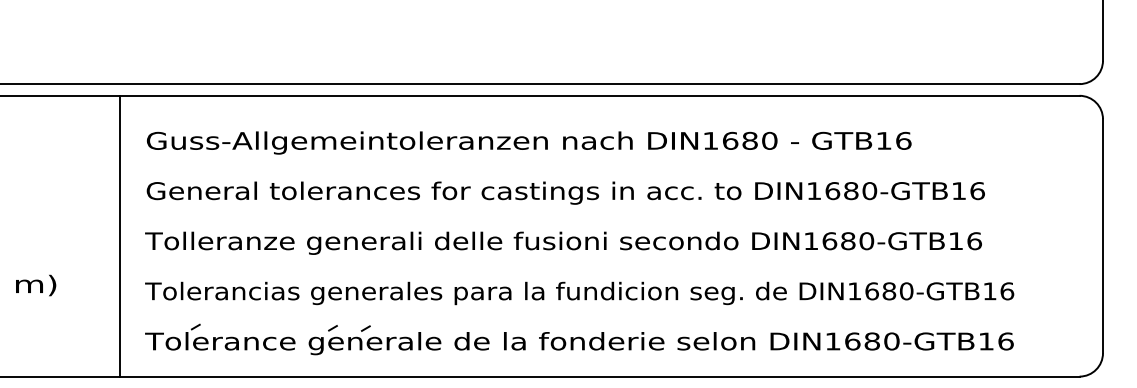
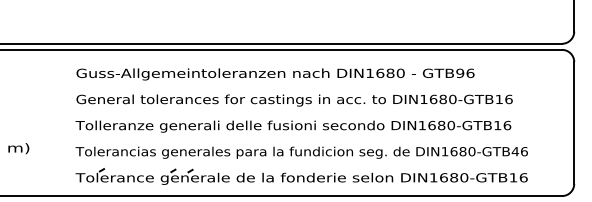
text: (884, 141) -> (460, 73), GTB16 -> GTB96
line: (119, 235) -> (62, 122), removed
text: (990, 291) -> (515, 151), DIN1680-GTB16 -> DIN1680-GTB46

